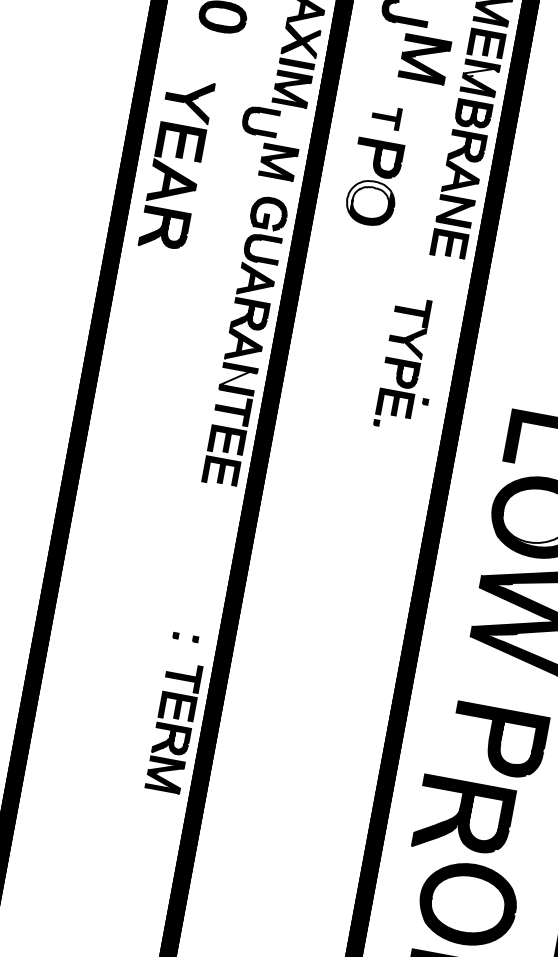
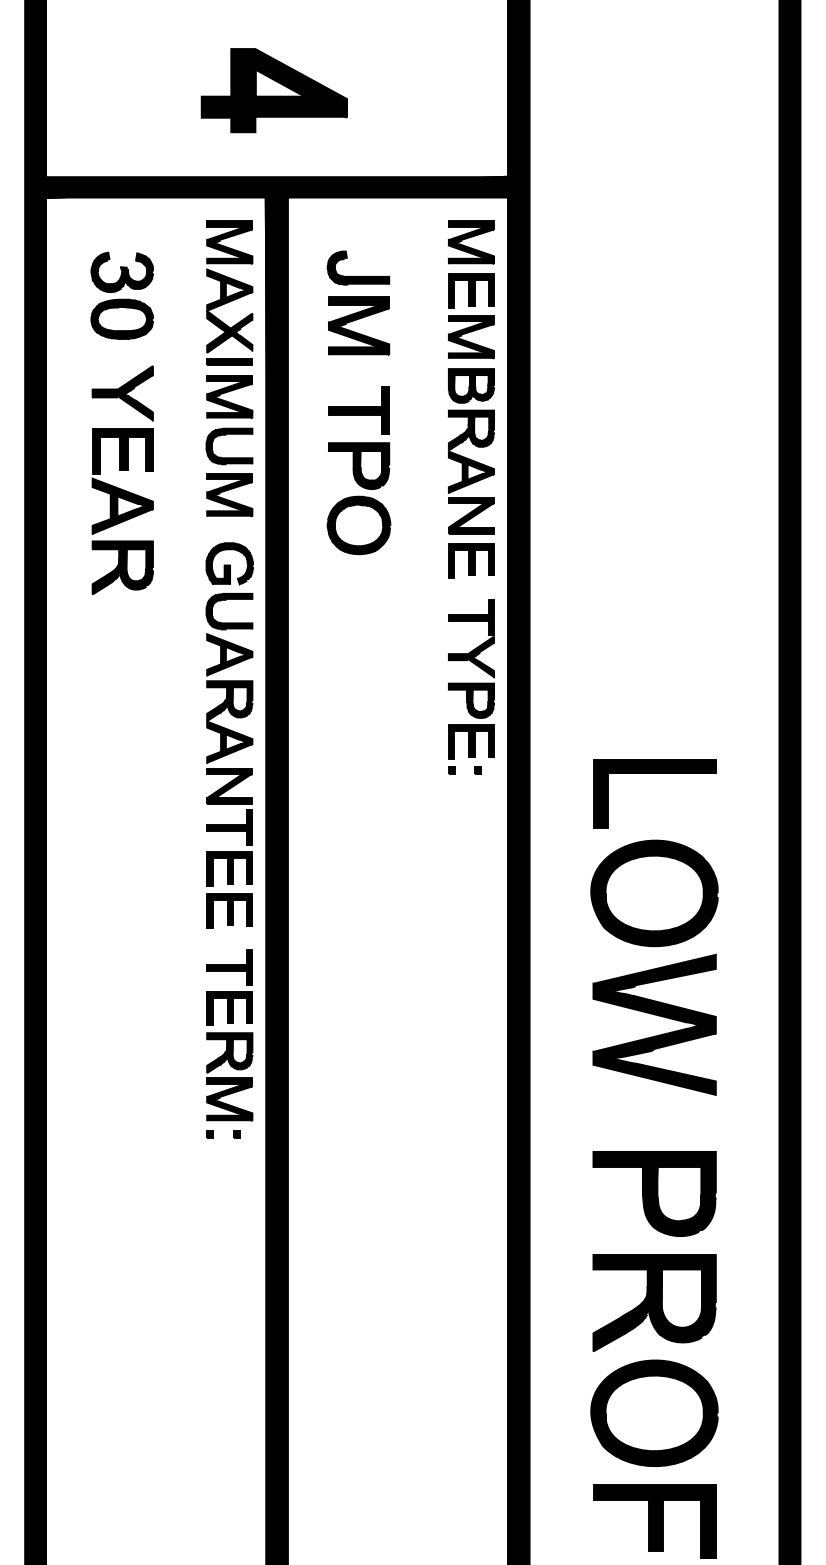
part: (425, 59) -> (359, 325), moved
fill: (481, 72) -> (471, 329), added
part: (386, 117) -> (358, 410), size x1.67
part: (259, 130) -> (229, 457), moved
part: (172, 169) -> (118, 487), moved
fill: (368, 198) -> (355, 520), added
part: (402, 362) -> (471, 686), moved
fill: (238, 379) -> (229, 786), added
part: (173, 727) -> (229, 1035), moved
part: (463, 818) -> (654, 1302), moved

